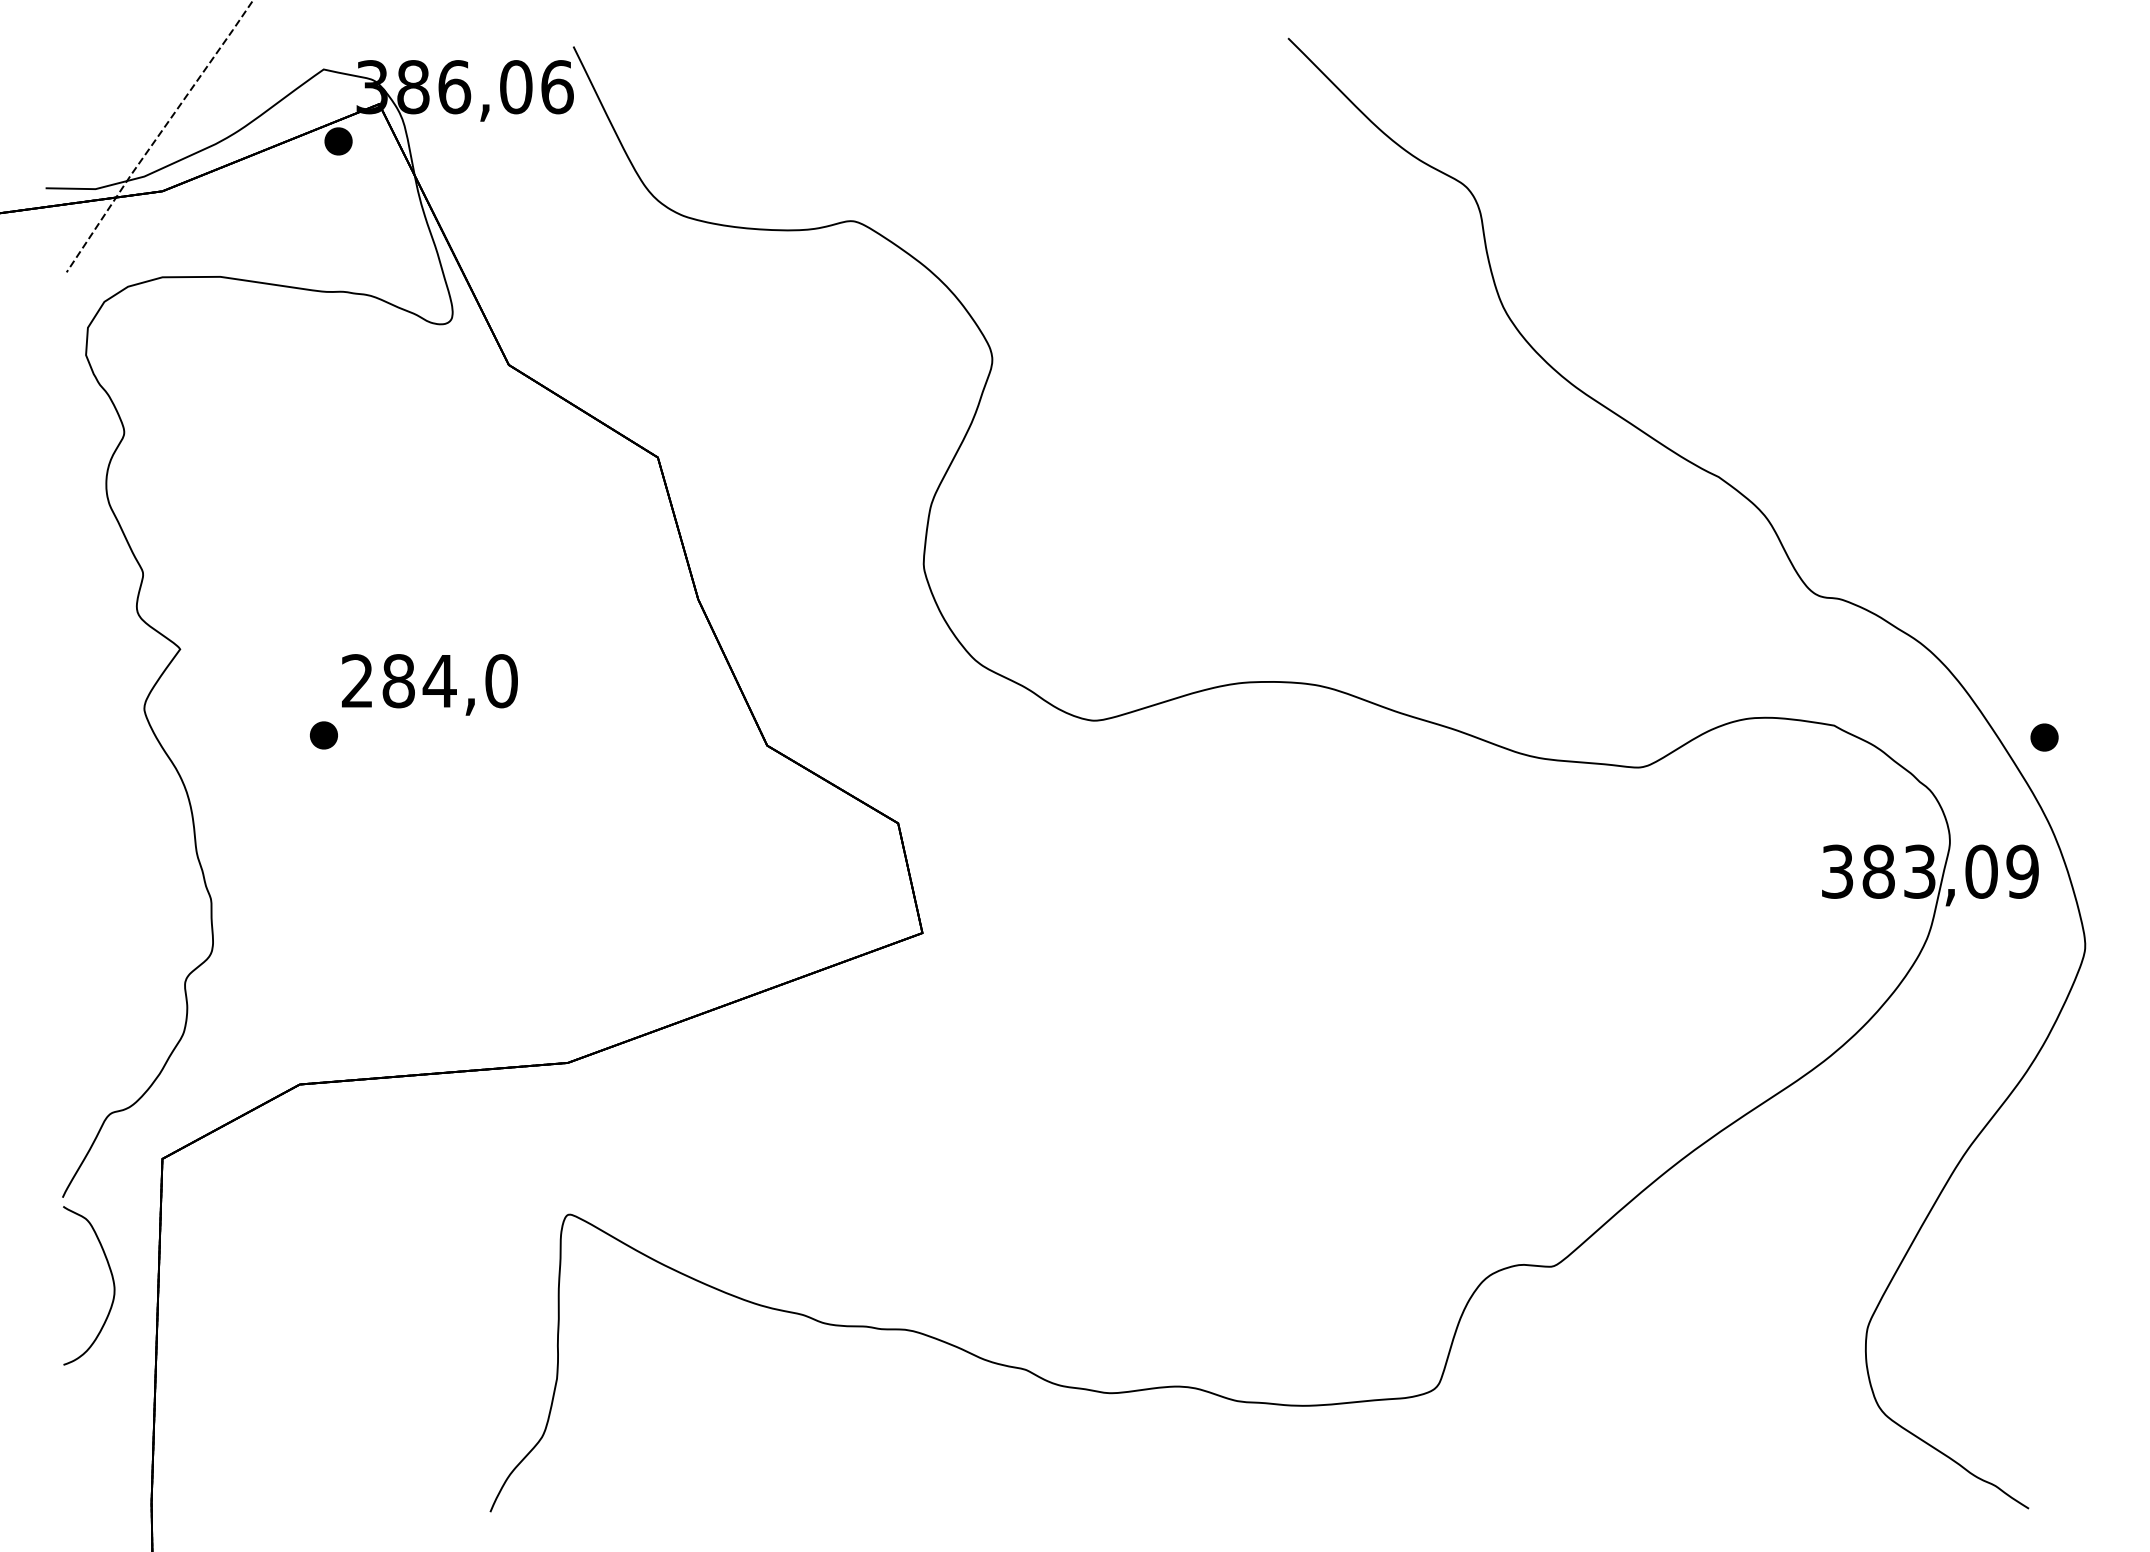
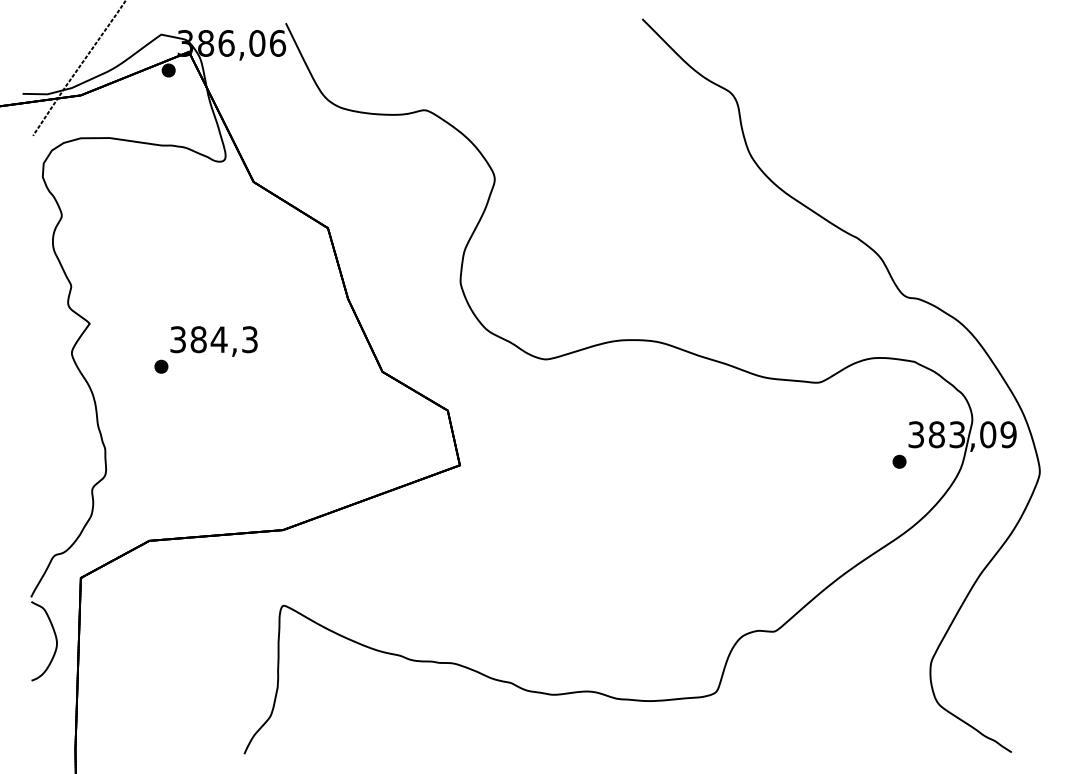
text: (430, 680) -> (214, 339), 284,0 -> 384,3
part: (2044, 736) -> (899, 461), moved

